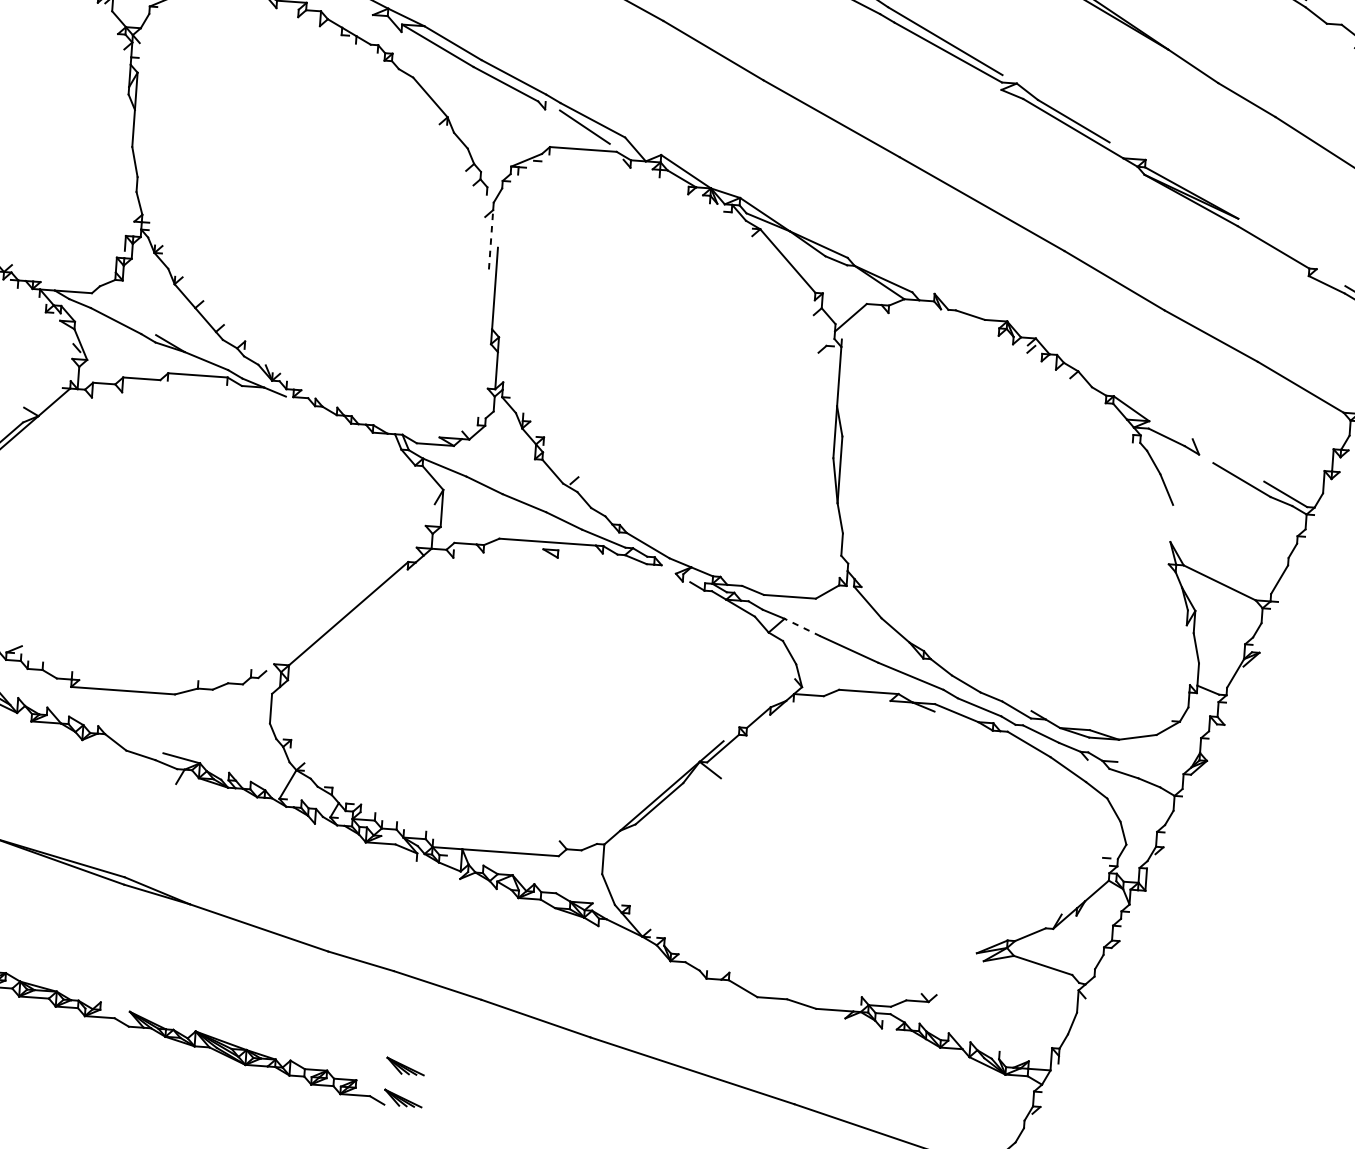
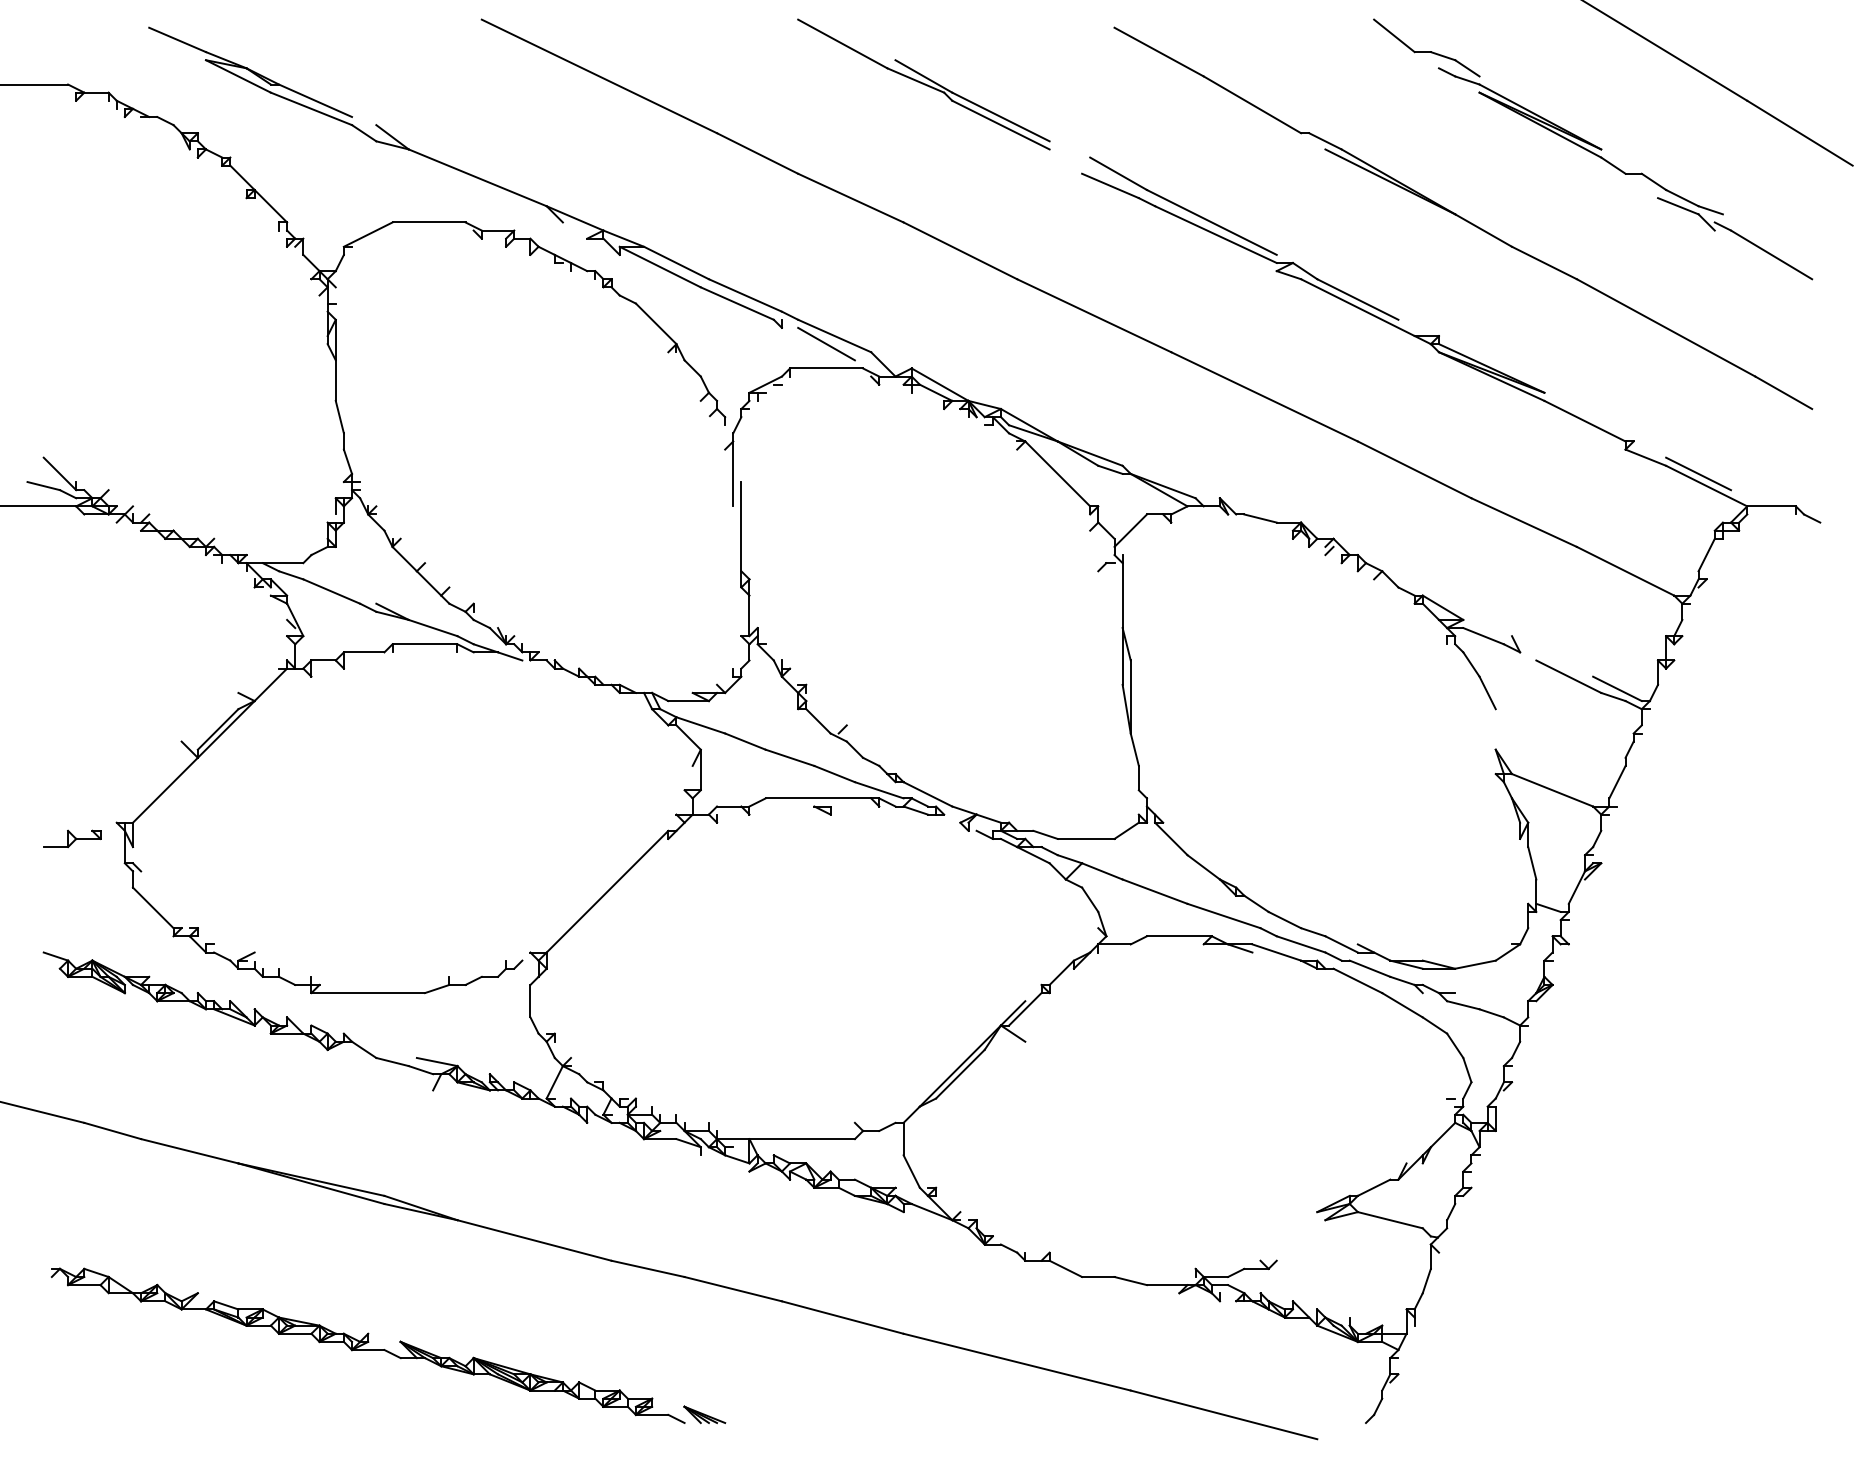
line: (491, 239) -> (733, 473), dashed -> solid
line: (802, 627) -> (1102, 871), dashed -> solid
part: (405, 1066) -> (704, 1379), removed

